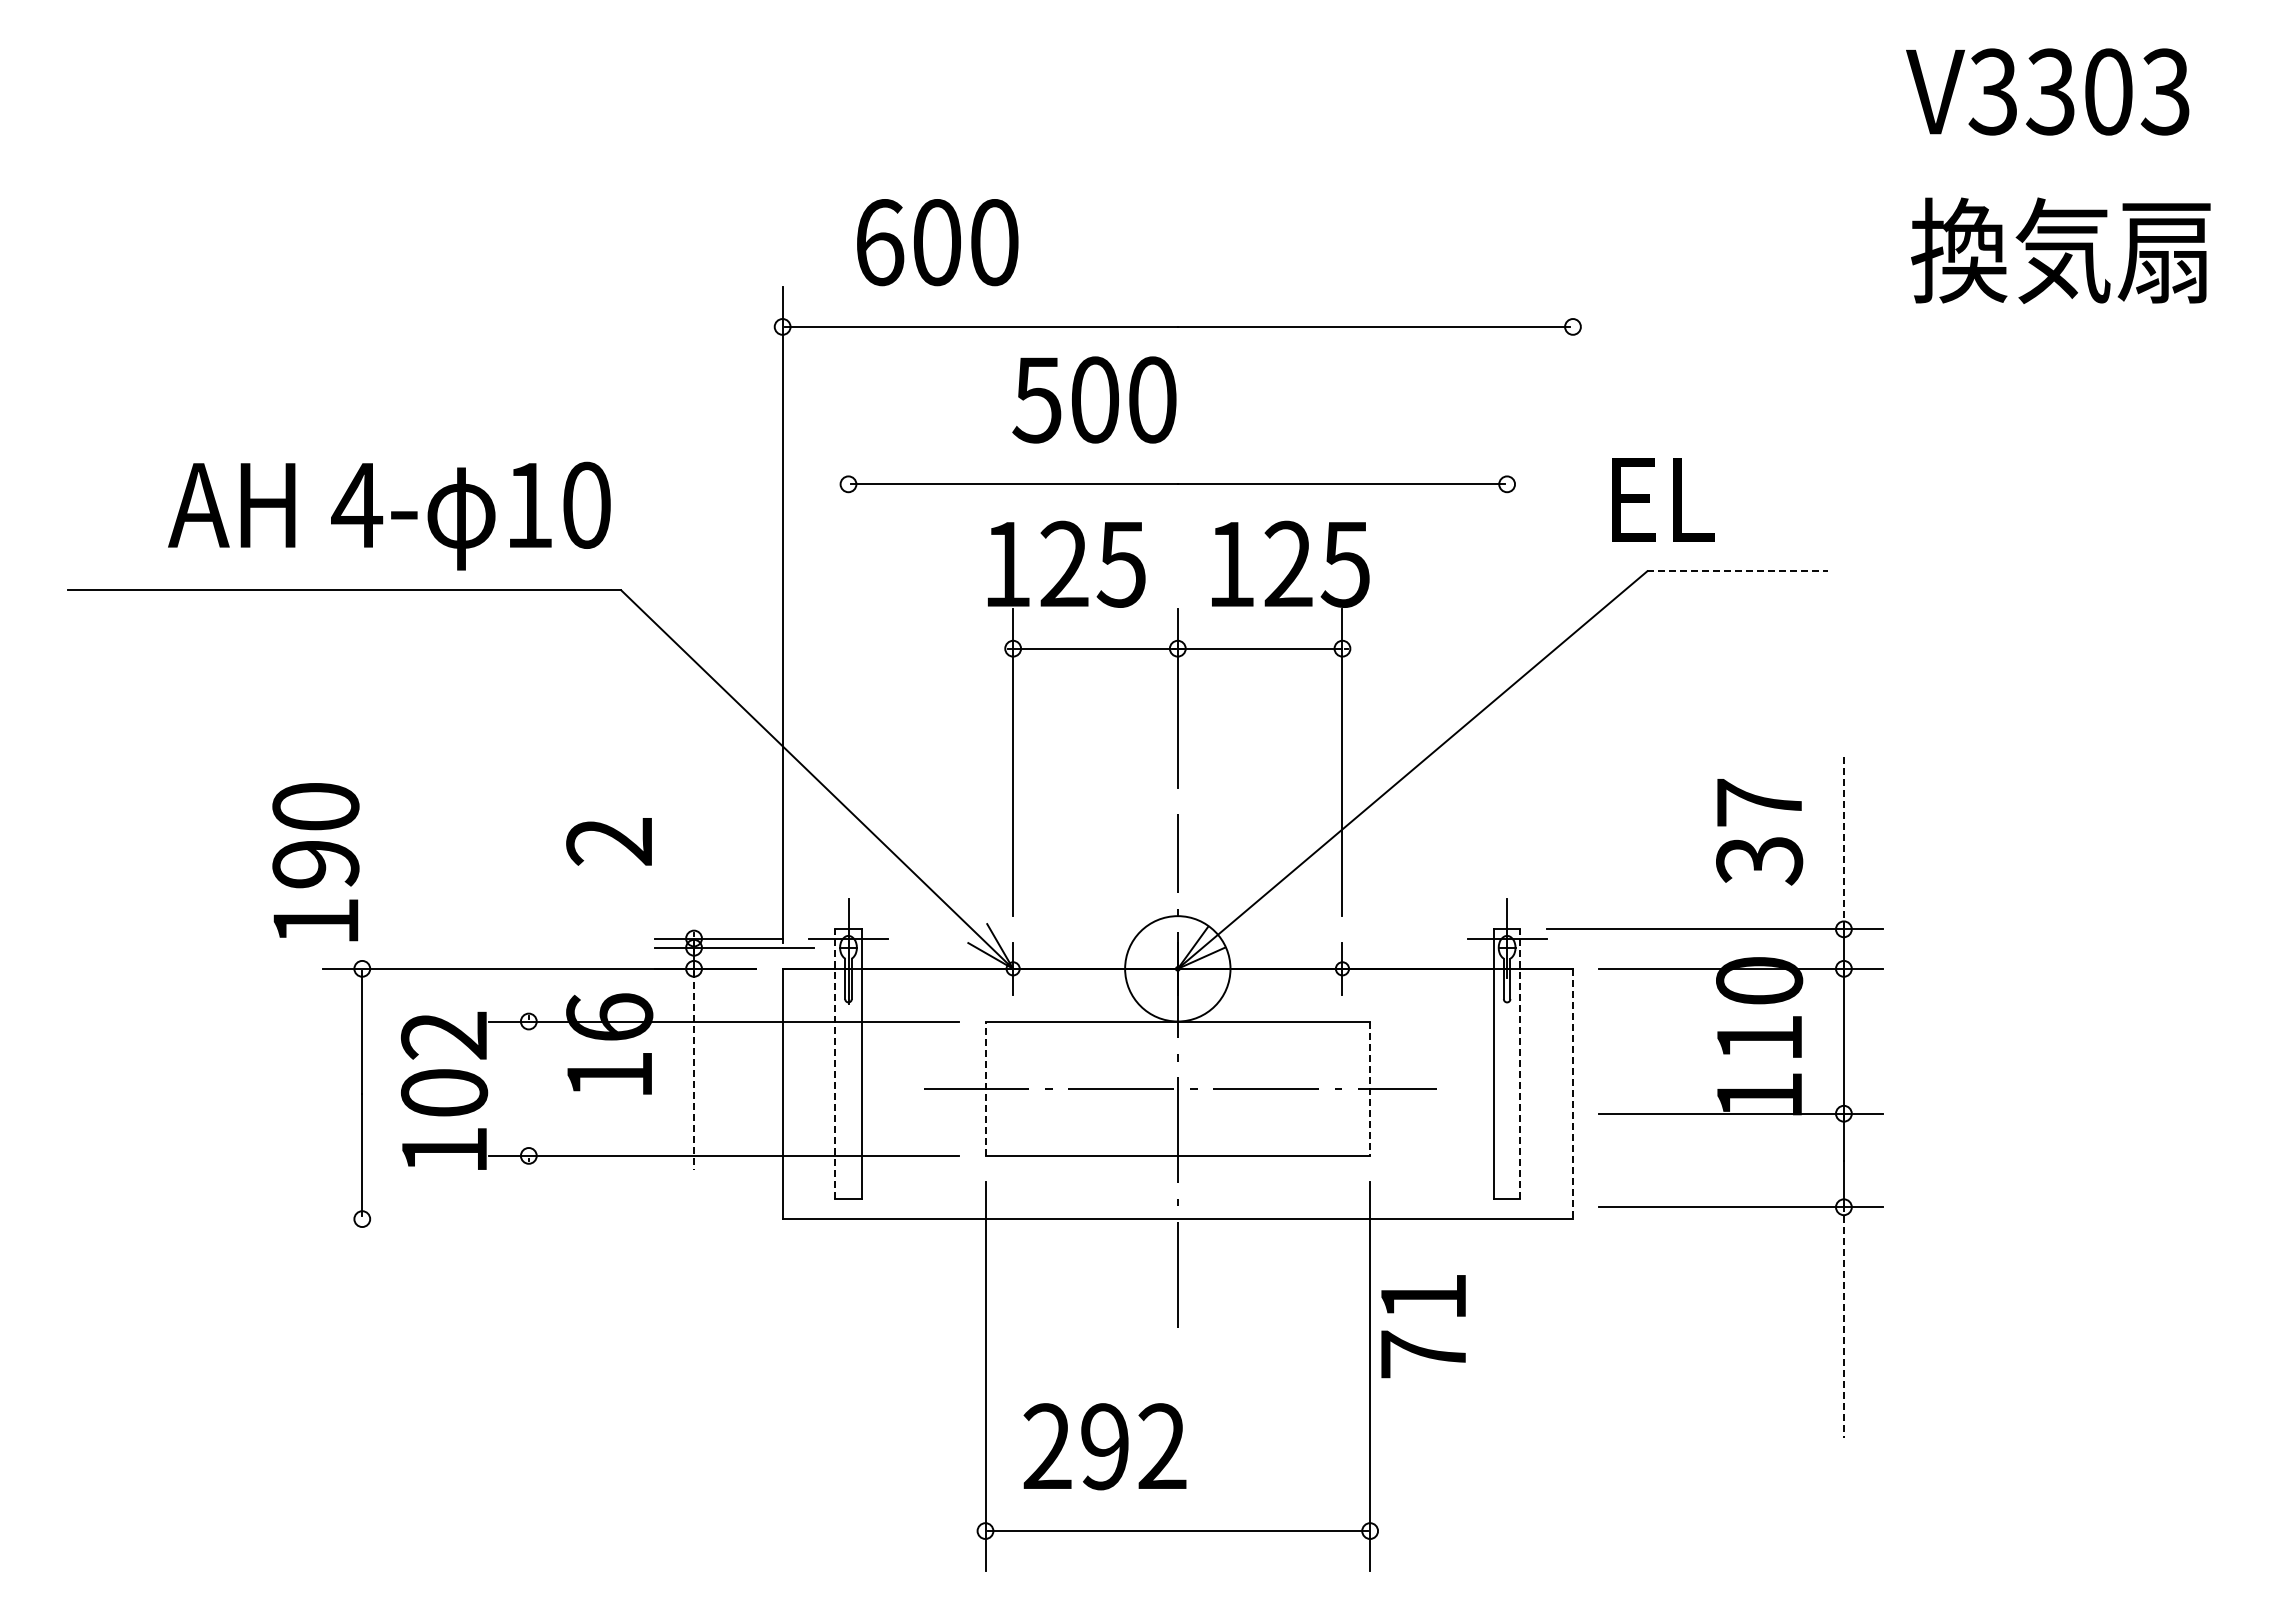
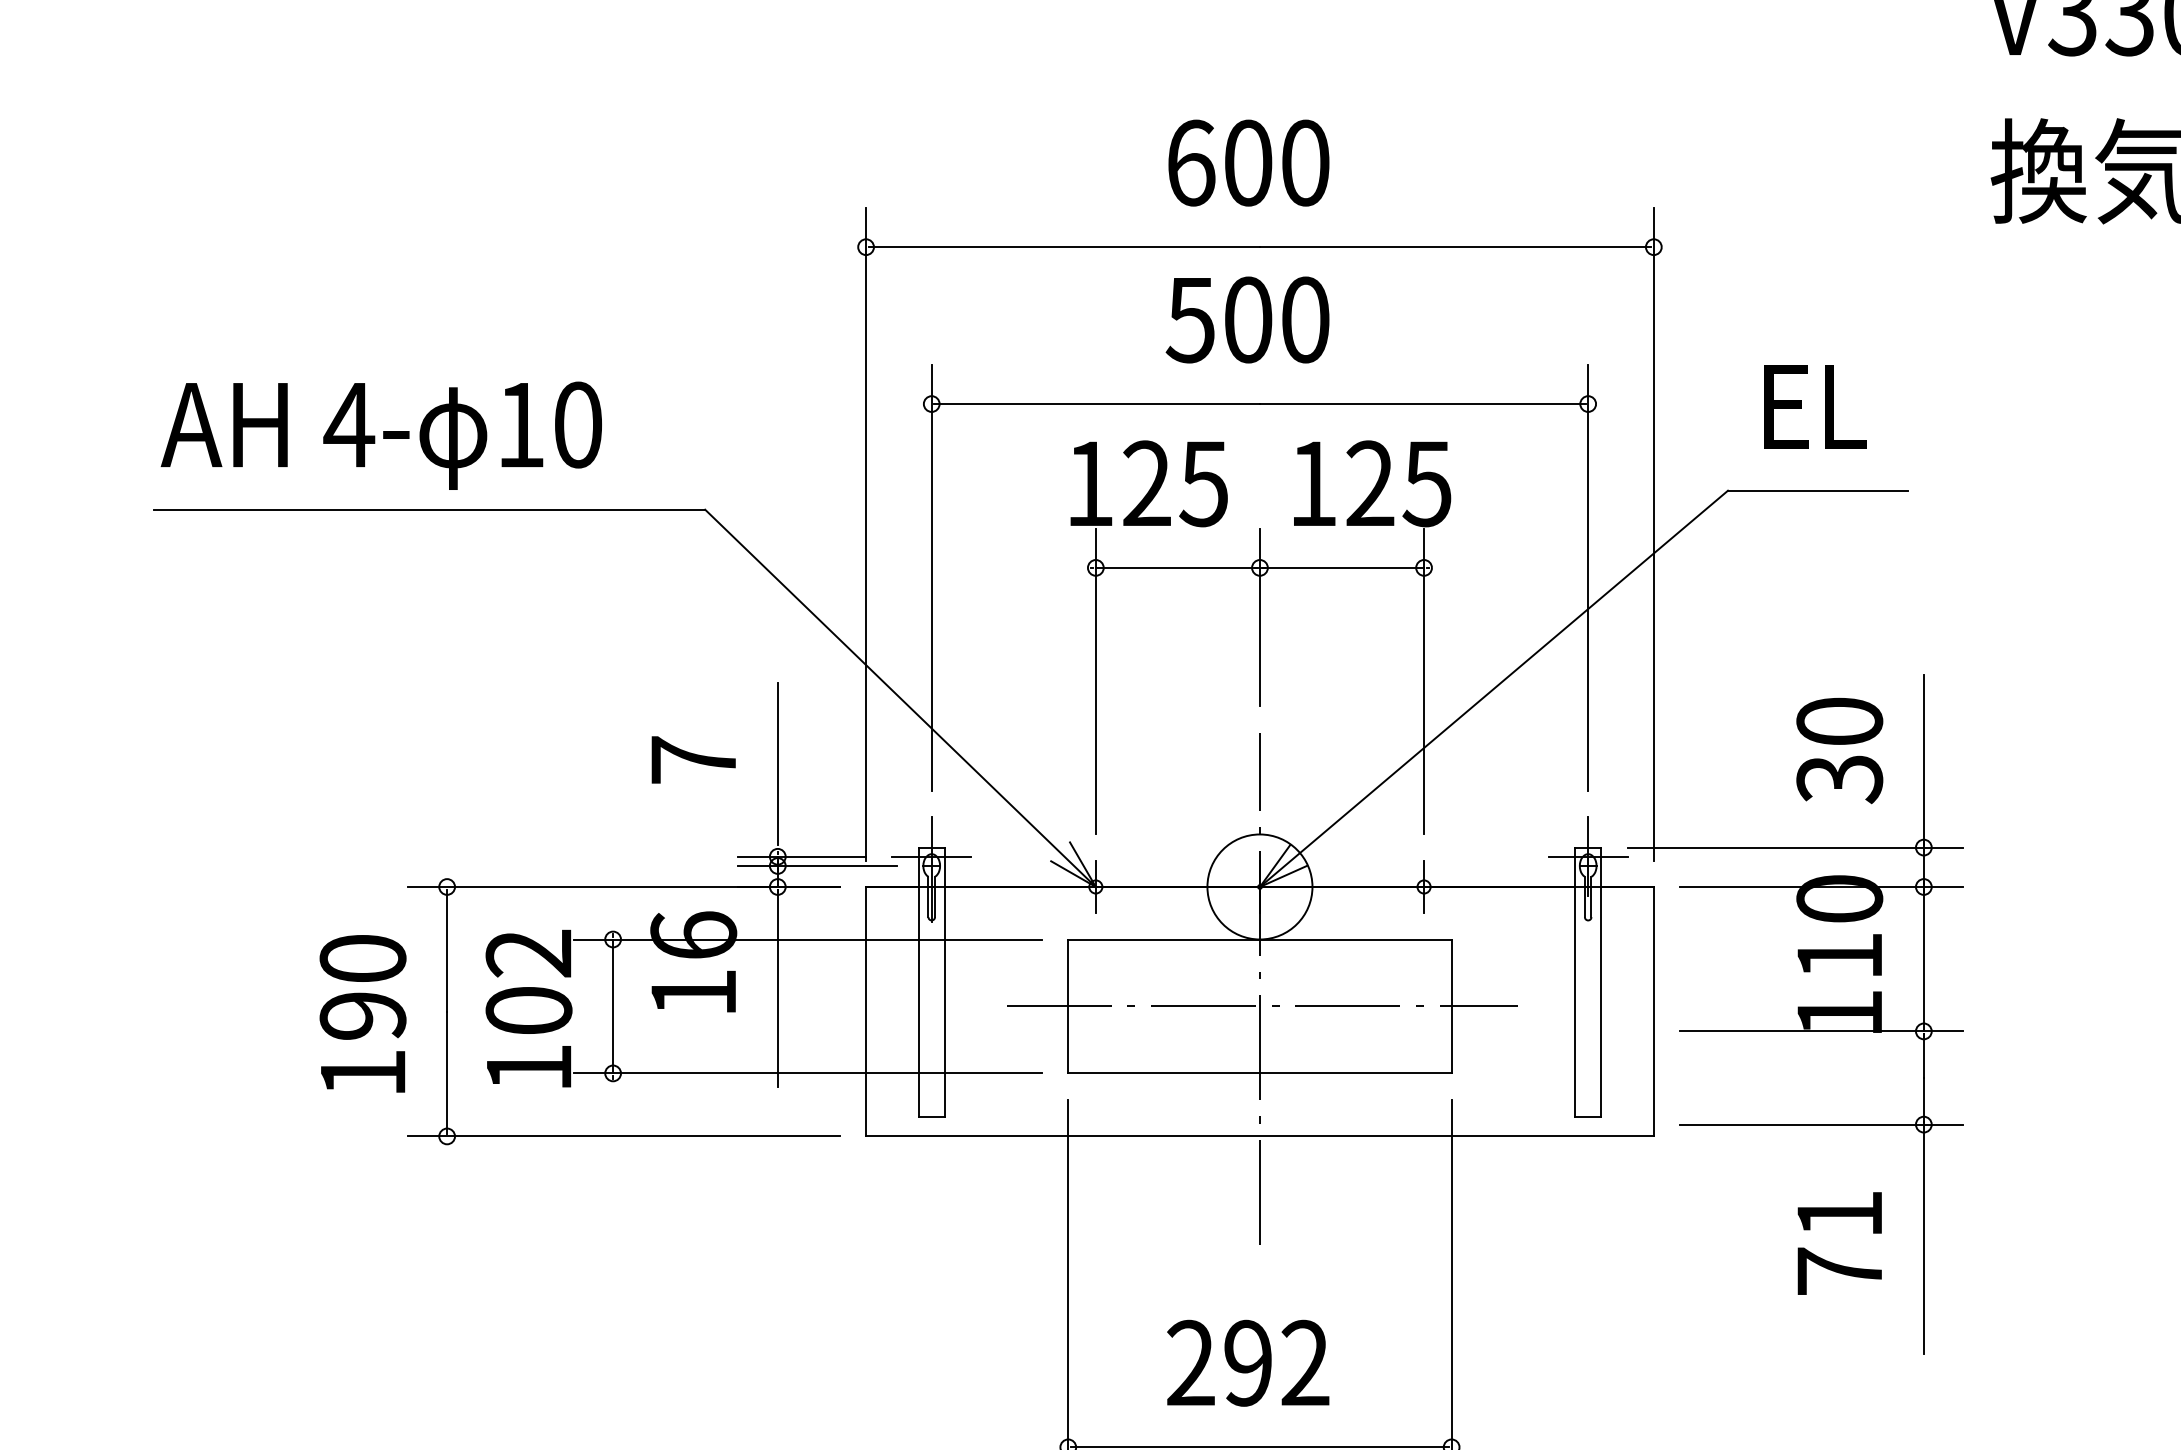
text: (937, 242) -> (1248, 163), moved
text: (1094, 399) -> (1247, 319), moved
text: (1663, 499) -> (1815, 406), moved
text: (389, 515) -> (381, 435), moved
line: (1737, 571) -> (1817, 490), dashed -> solid
line: (1572, 614) -> (1653, 533), added
line: (848, 658) -> (931, 577), added
line: (1507, 658) -> (1588, 577), added
text: (1759, 802) -> (1839, 721), 37 -> 30
text: (608, 841) -> (692, 760), 2 -> 7
line: (1843, 842) -> (1923, 761), dashed -> solid
line: (694, 845) -> (778, 764), added
text: (315, 862) -> (362, 1014), moved
line: (835, 1063) -> (918, 981), dashed -> solid
line: (1520, 1063) -> (1601, 981), dashed -> solid
line: (694, 1071) -> (778, 989), dashed -> solid
line: (528, 1088) -> (612, 1006), added
line: (985, 1088) -> (1068, 1006), dashed -> solid
line: (1370, 1089) -> (1452, 1007), dashed -> solid
line: (1572, 1094) -> (1653, 1012), dashed -> solid
line: (539, 1219) -> (623, 1136), added
line: (1843, 1321) -> (1923, 1238), dashed -> solid
text: (1423, 1326) -> (1839, 1243), moved
text: (1104, 1446) -> (1247, 1363), moved

